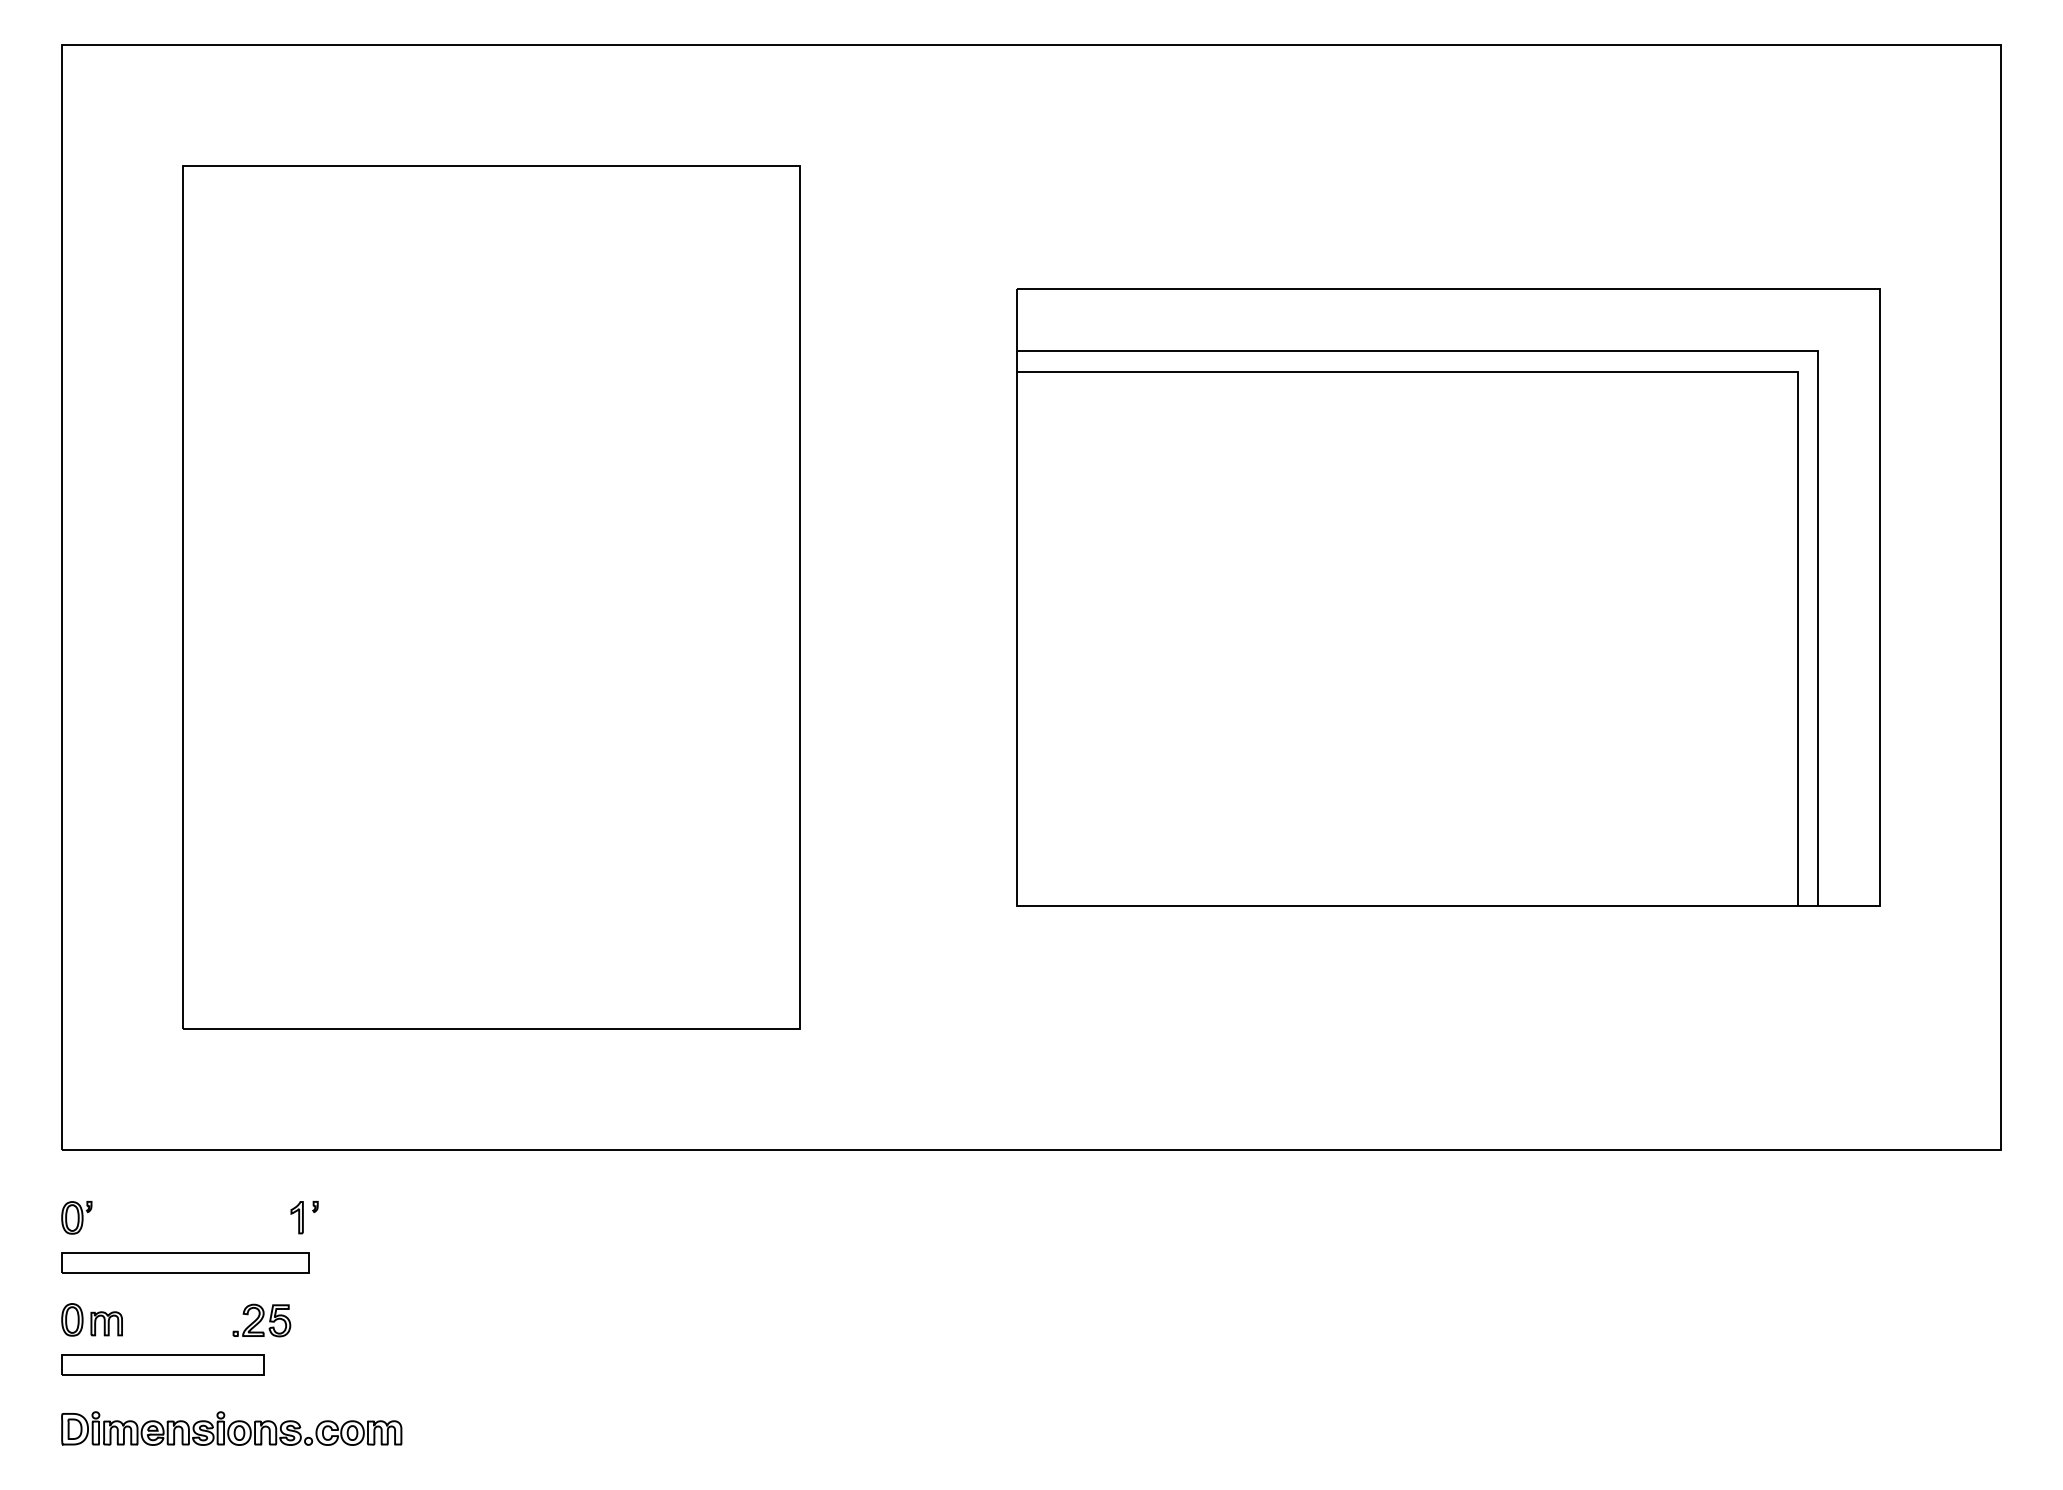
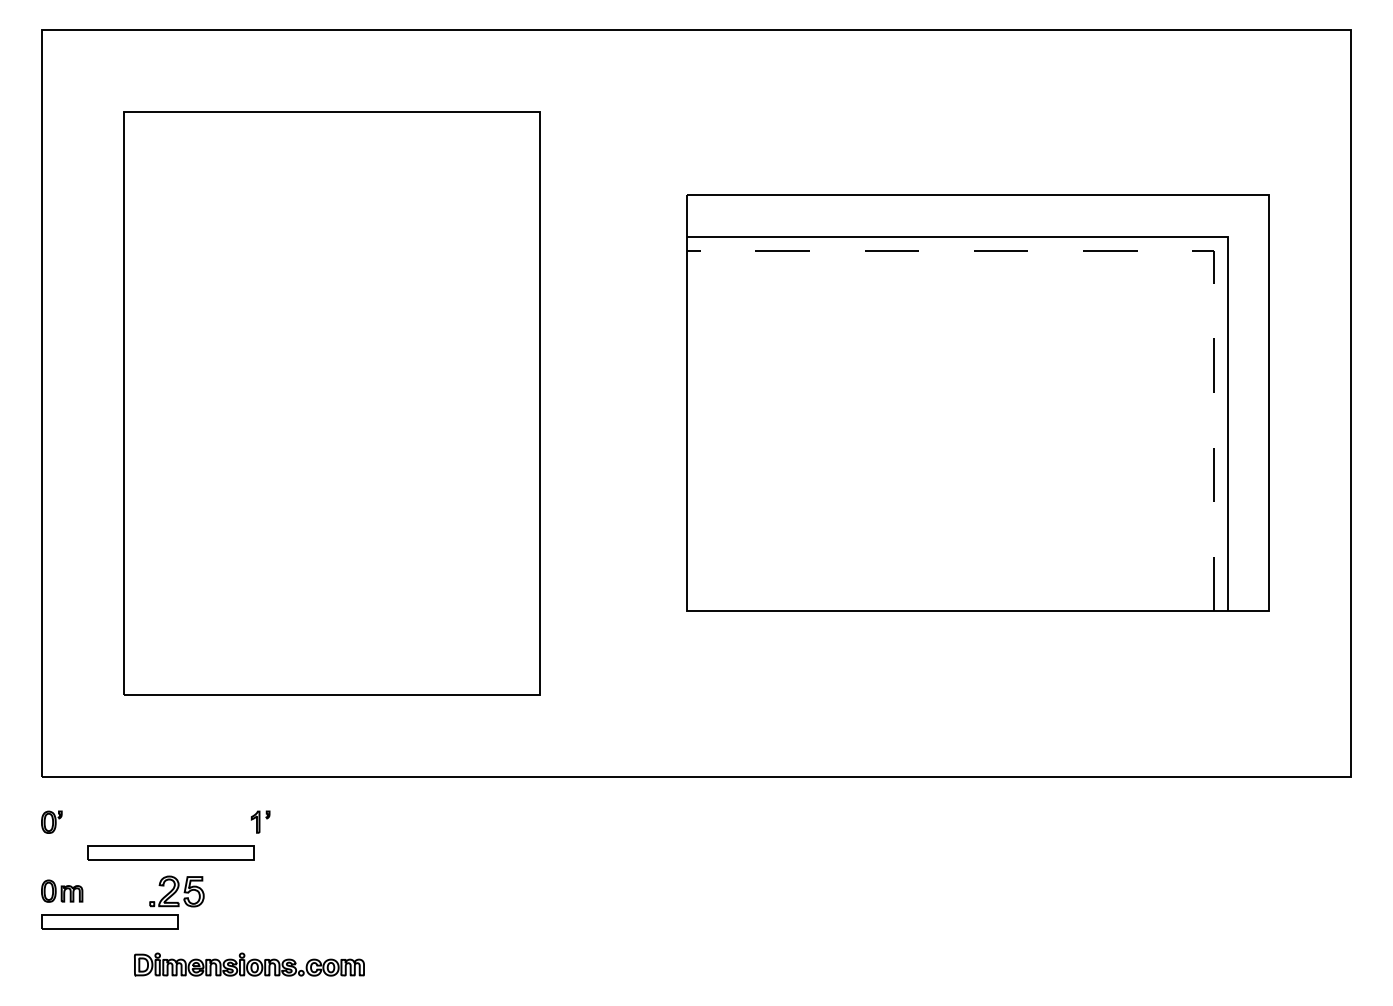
line: (1674, 371) -> (1130, 250), solid -> dashed
part: (304, 1216) -> (260, 821), moved
part: (184, 1262) -> (170, 852), moved
part: (261, 1320) -> (176, 891), size x1.4
part: (231, 1428) -> (249, 964), moved

